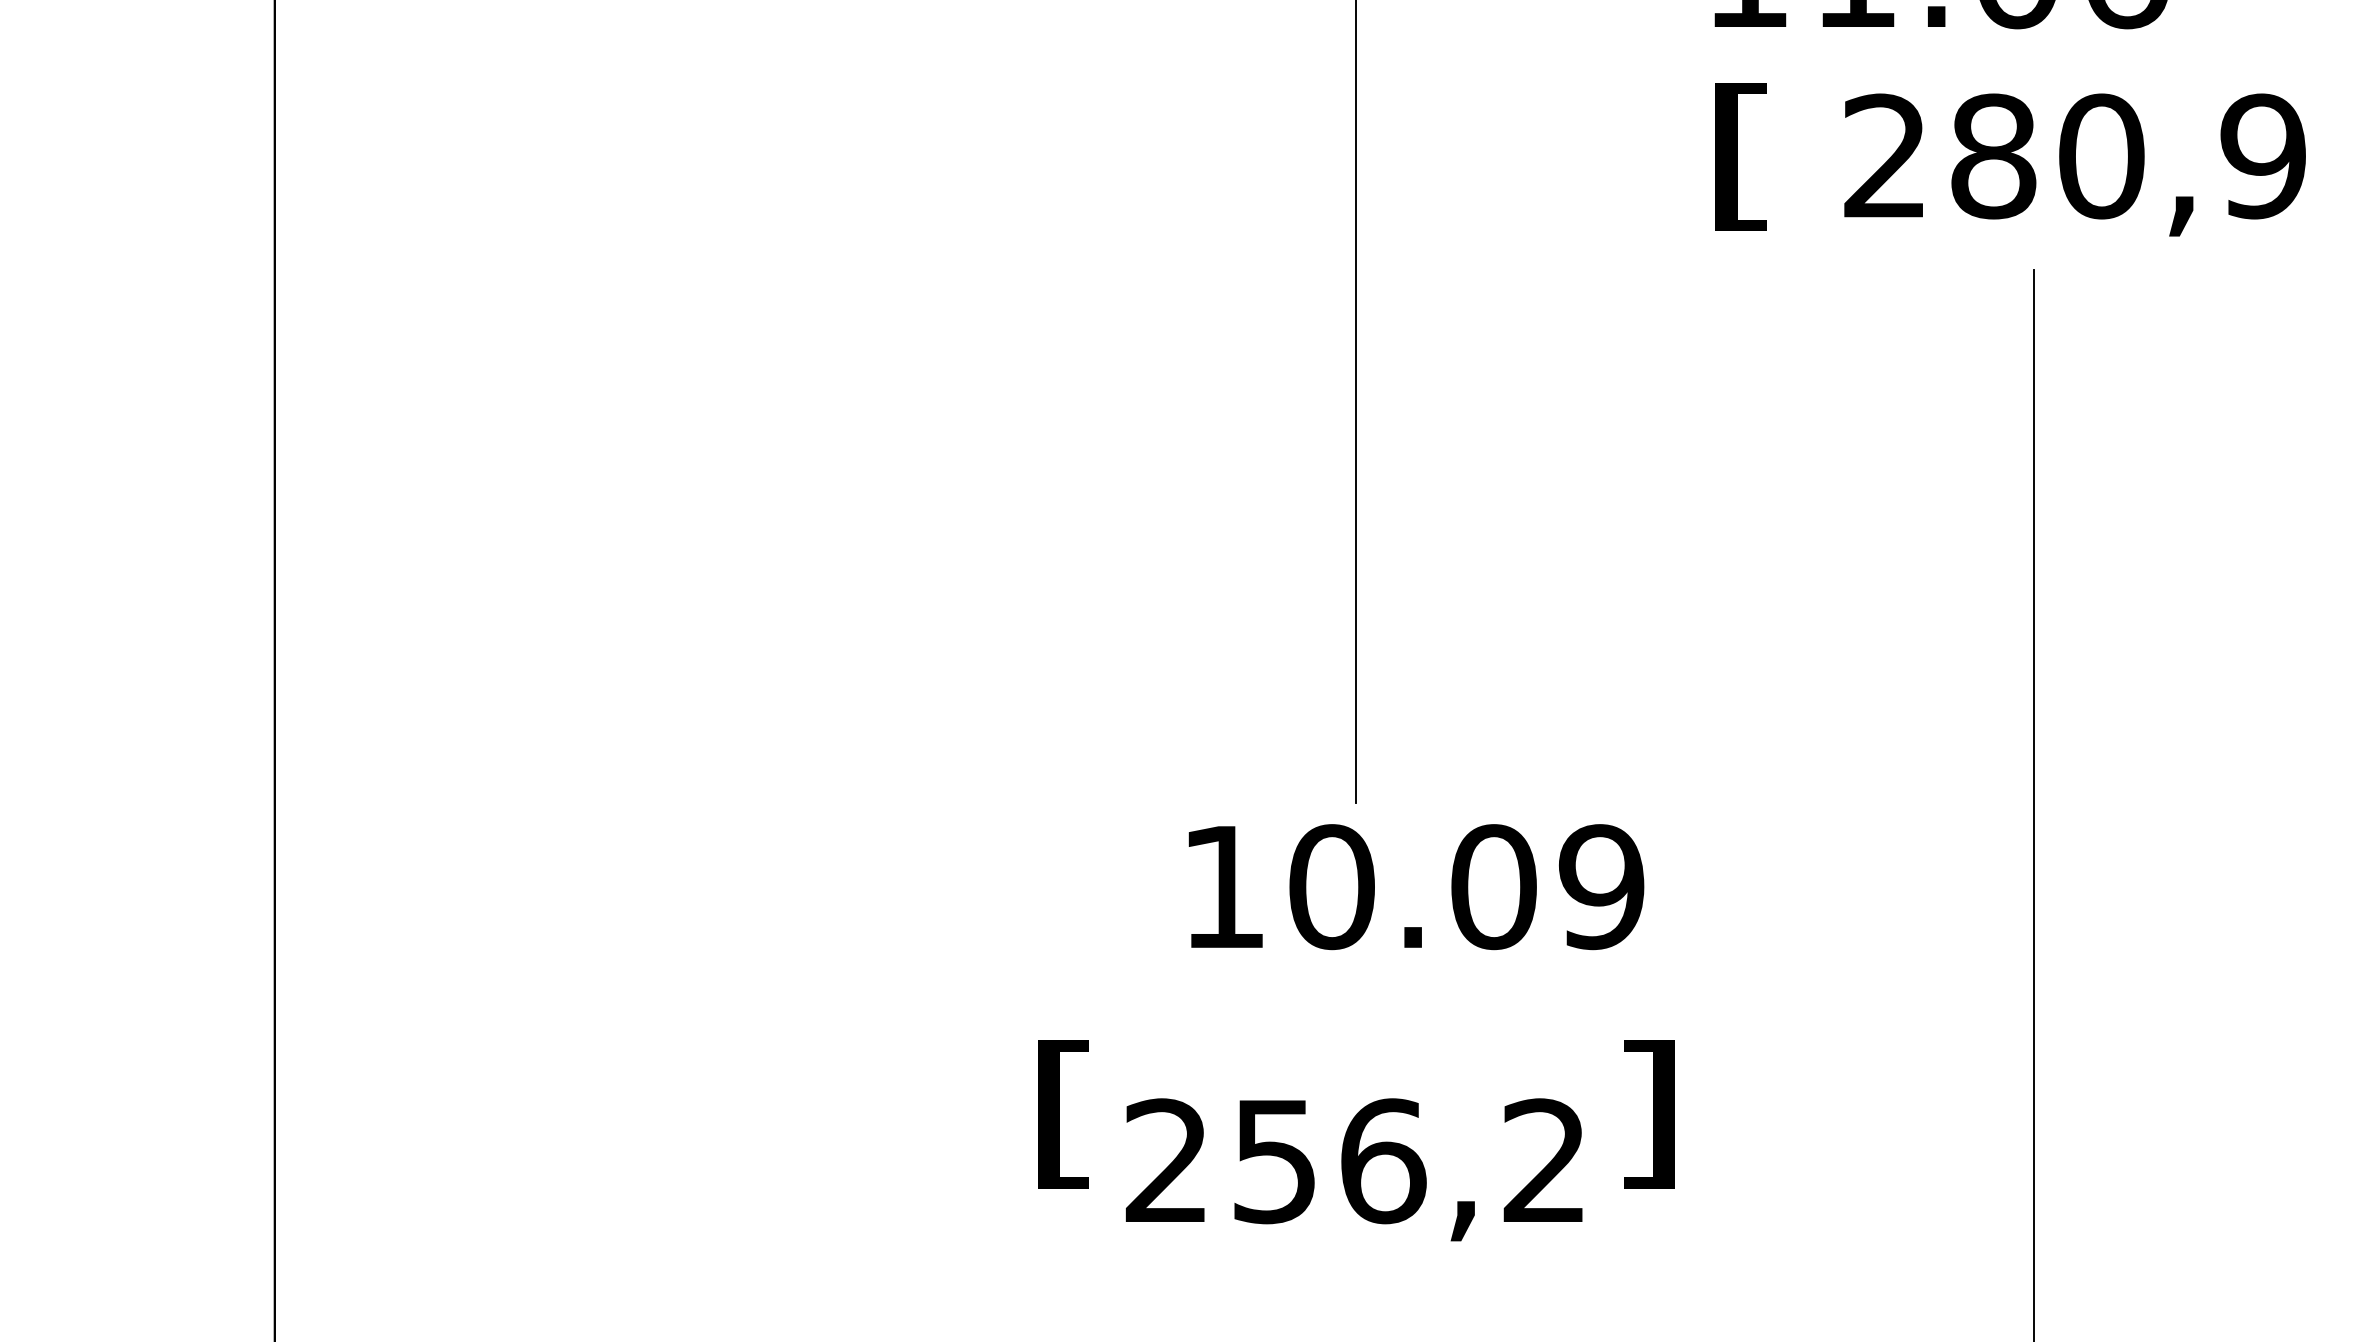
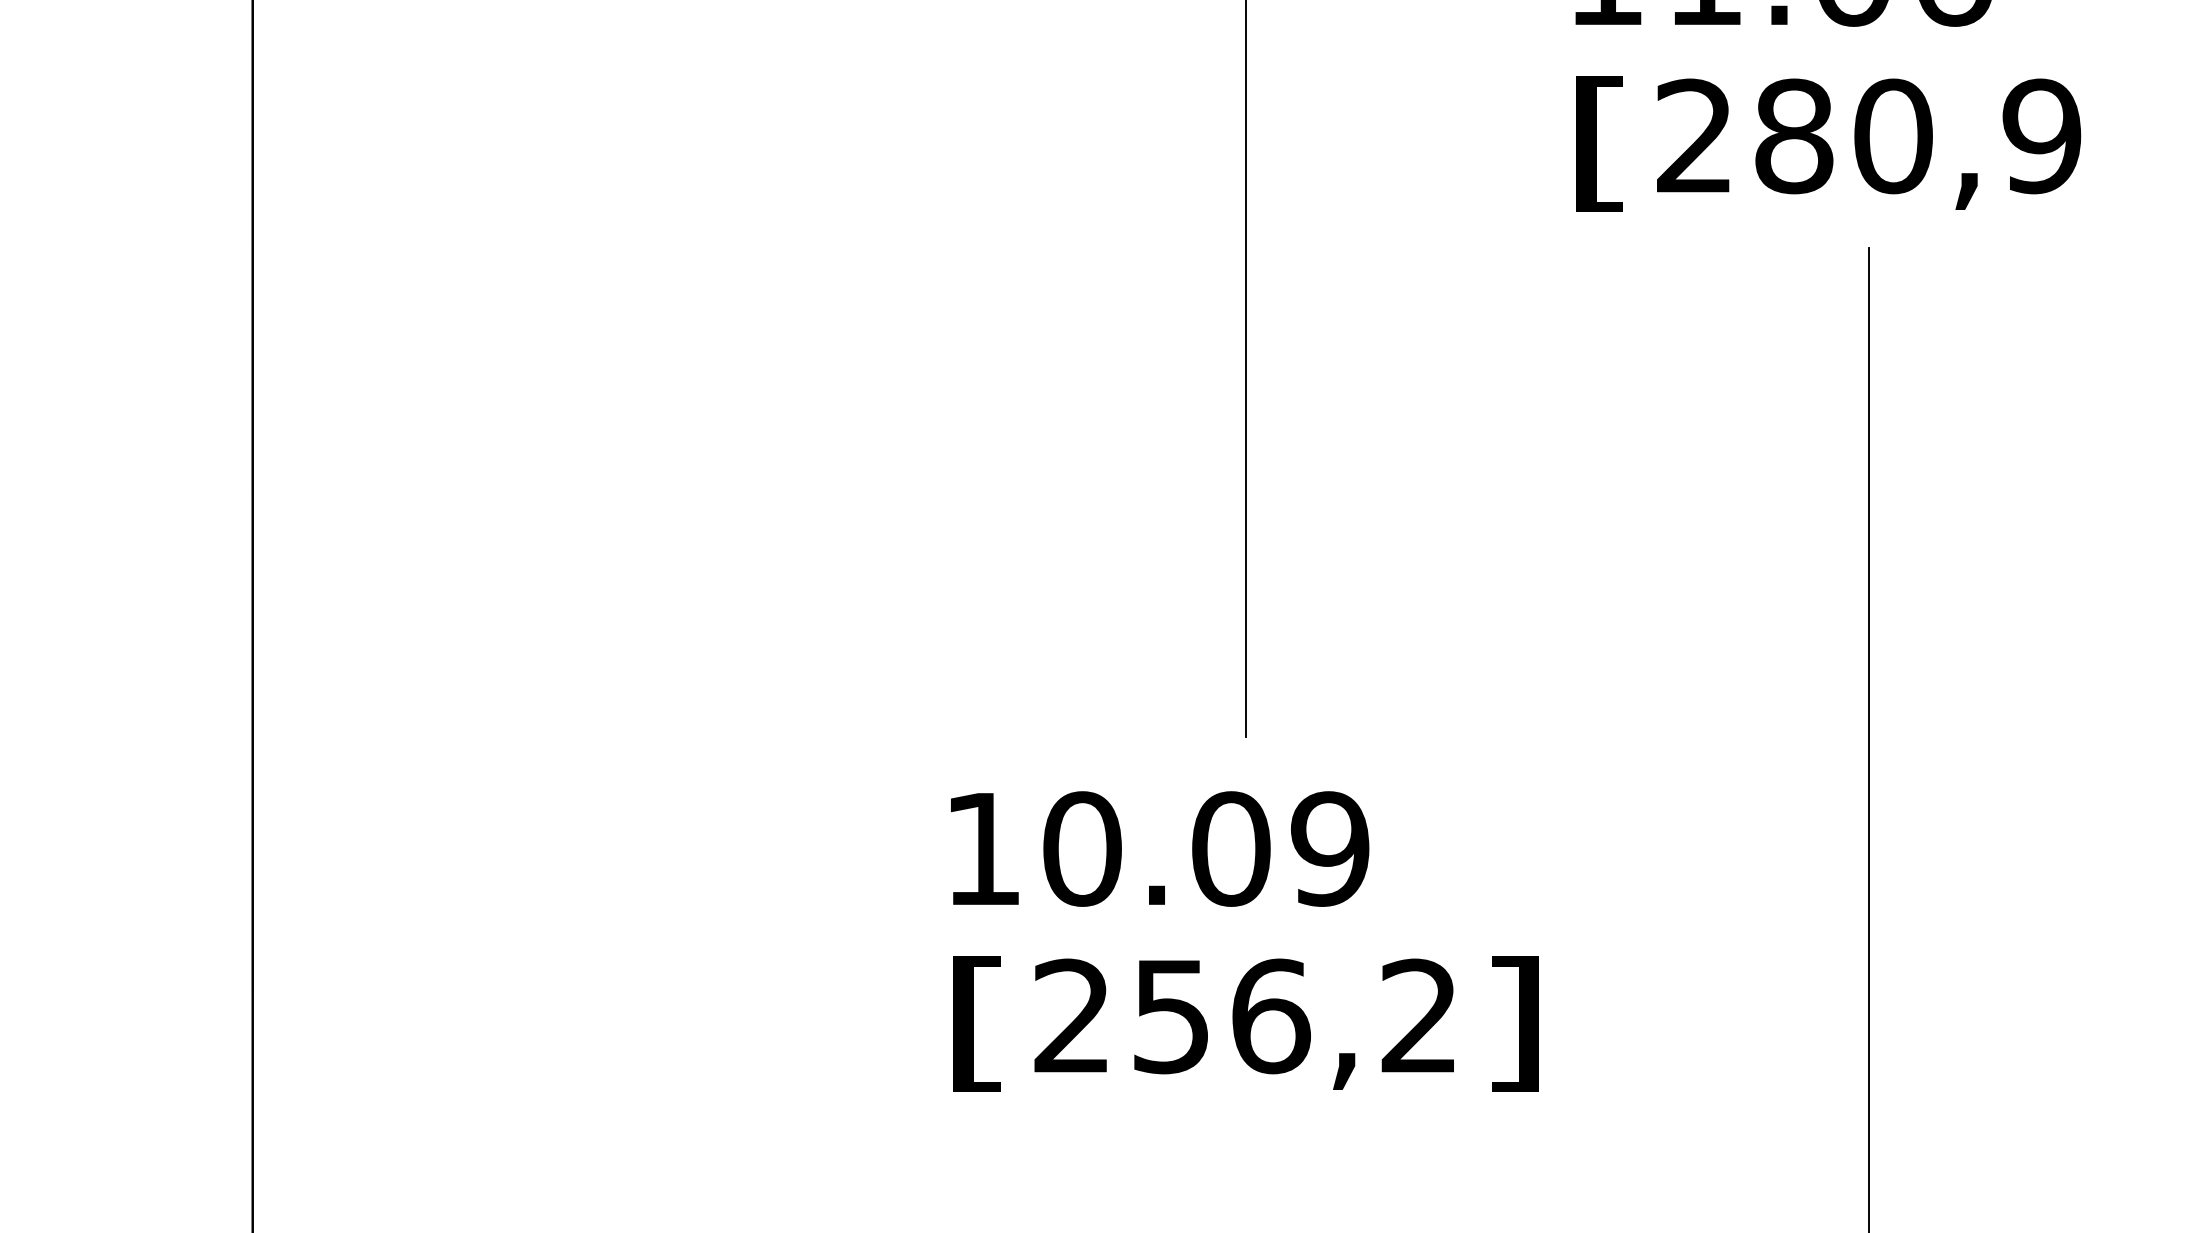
text: (2074, 164) -> (1868, 143), moved
text: (1416, 887) -> (1160, 849), moved
text: (1354, 1169) -> (1244, 1023), moved

